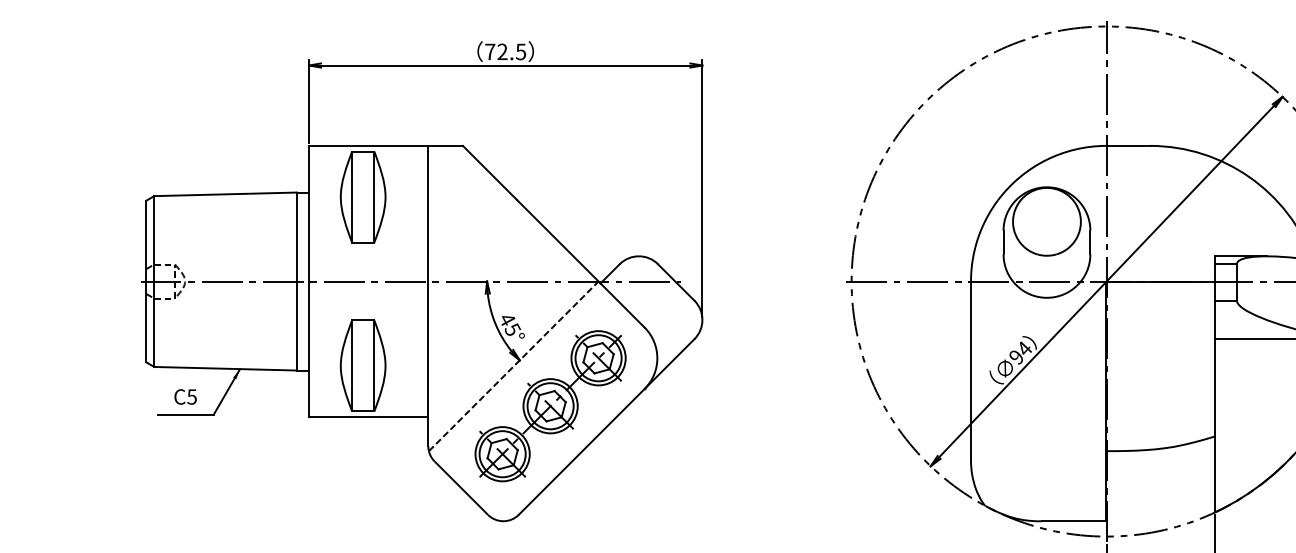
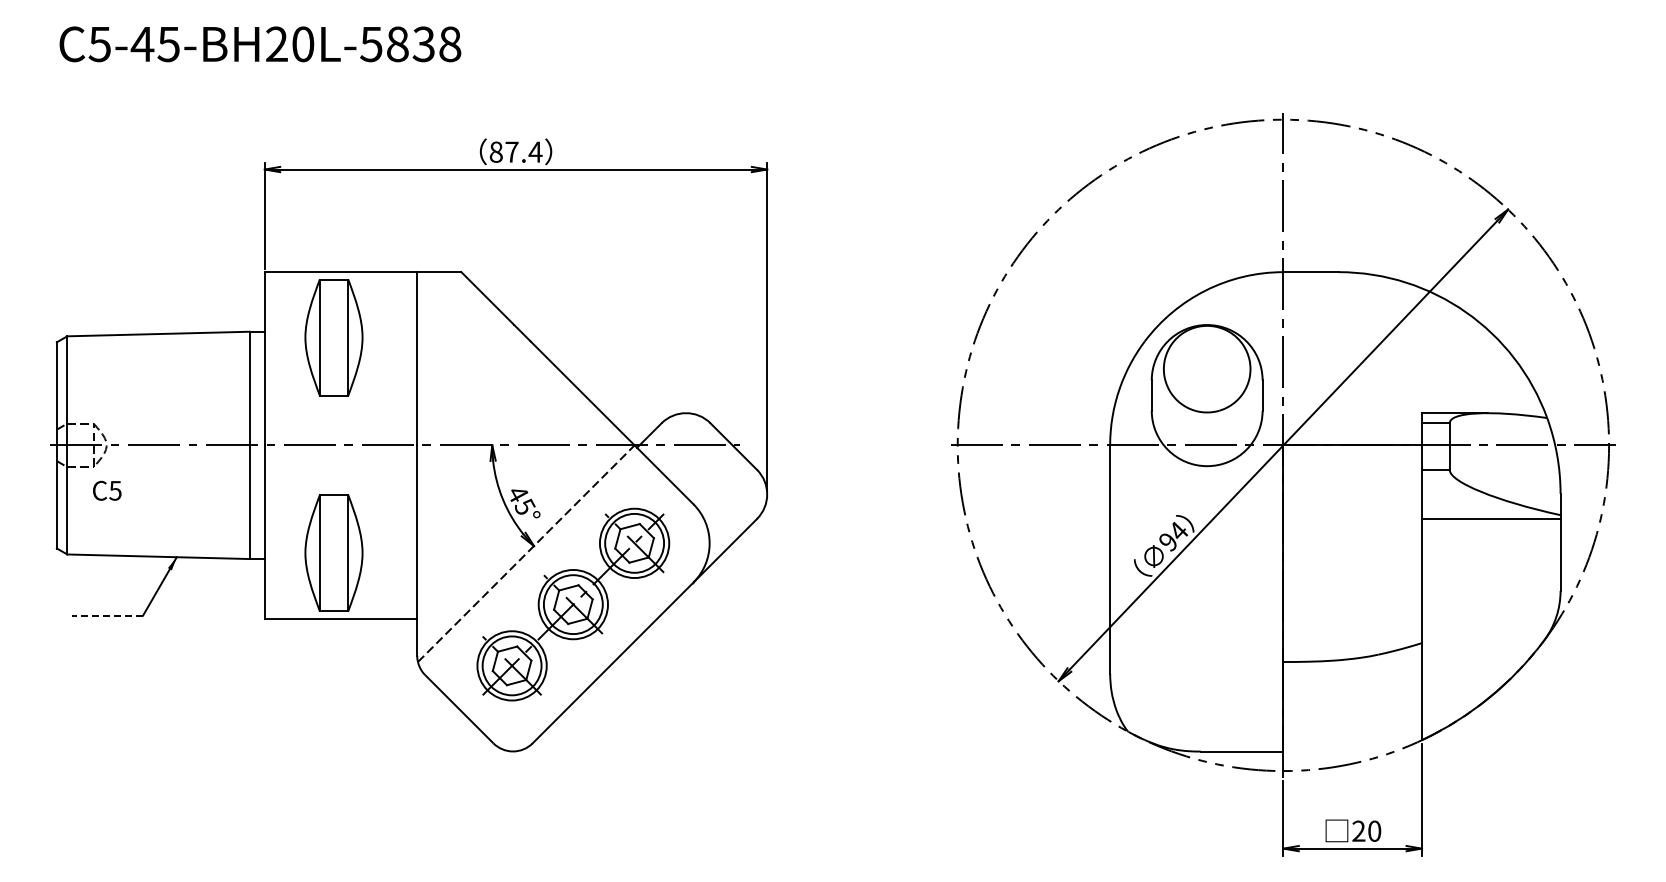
text: (505, 51) -> (515, 151), 72.5 -> 87.4
text: (185, 396) -> (107, 490), moved
line: (185, 414) -> (107, 615), solid -> dashed

